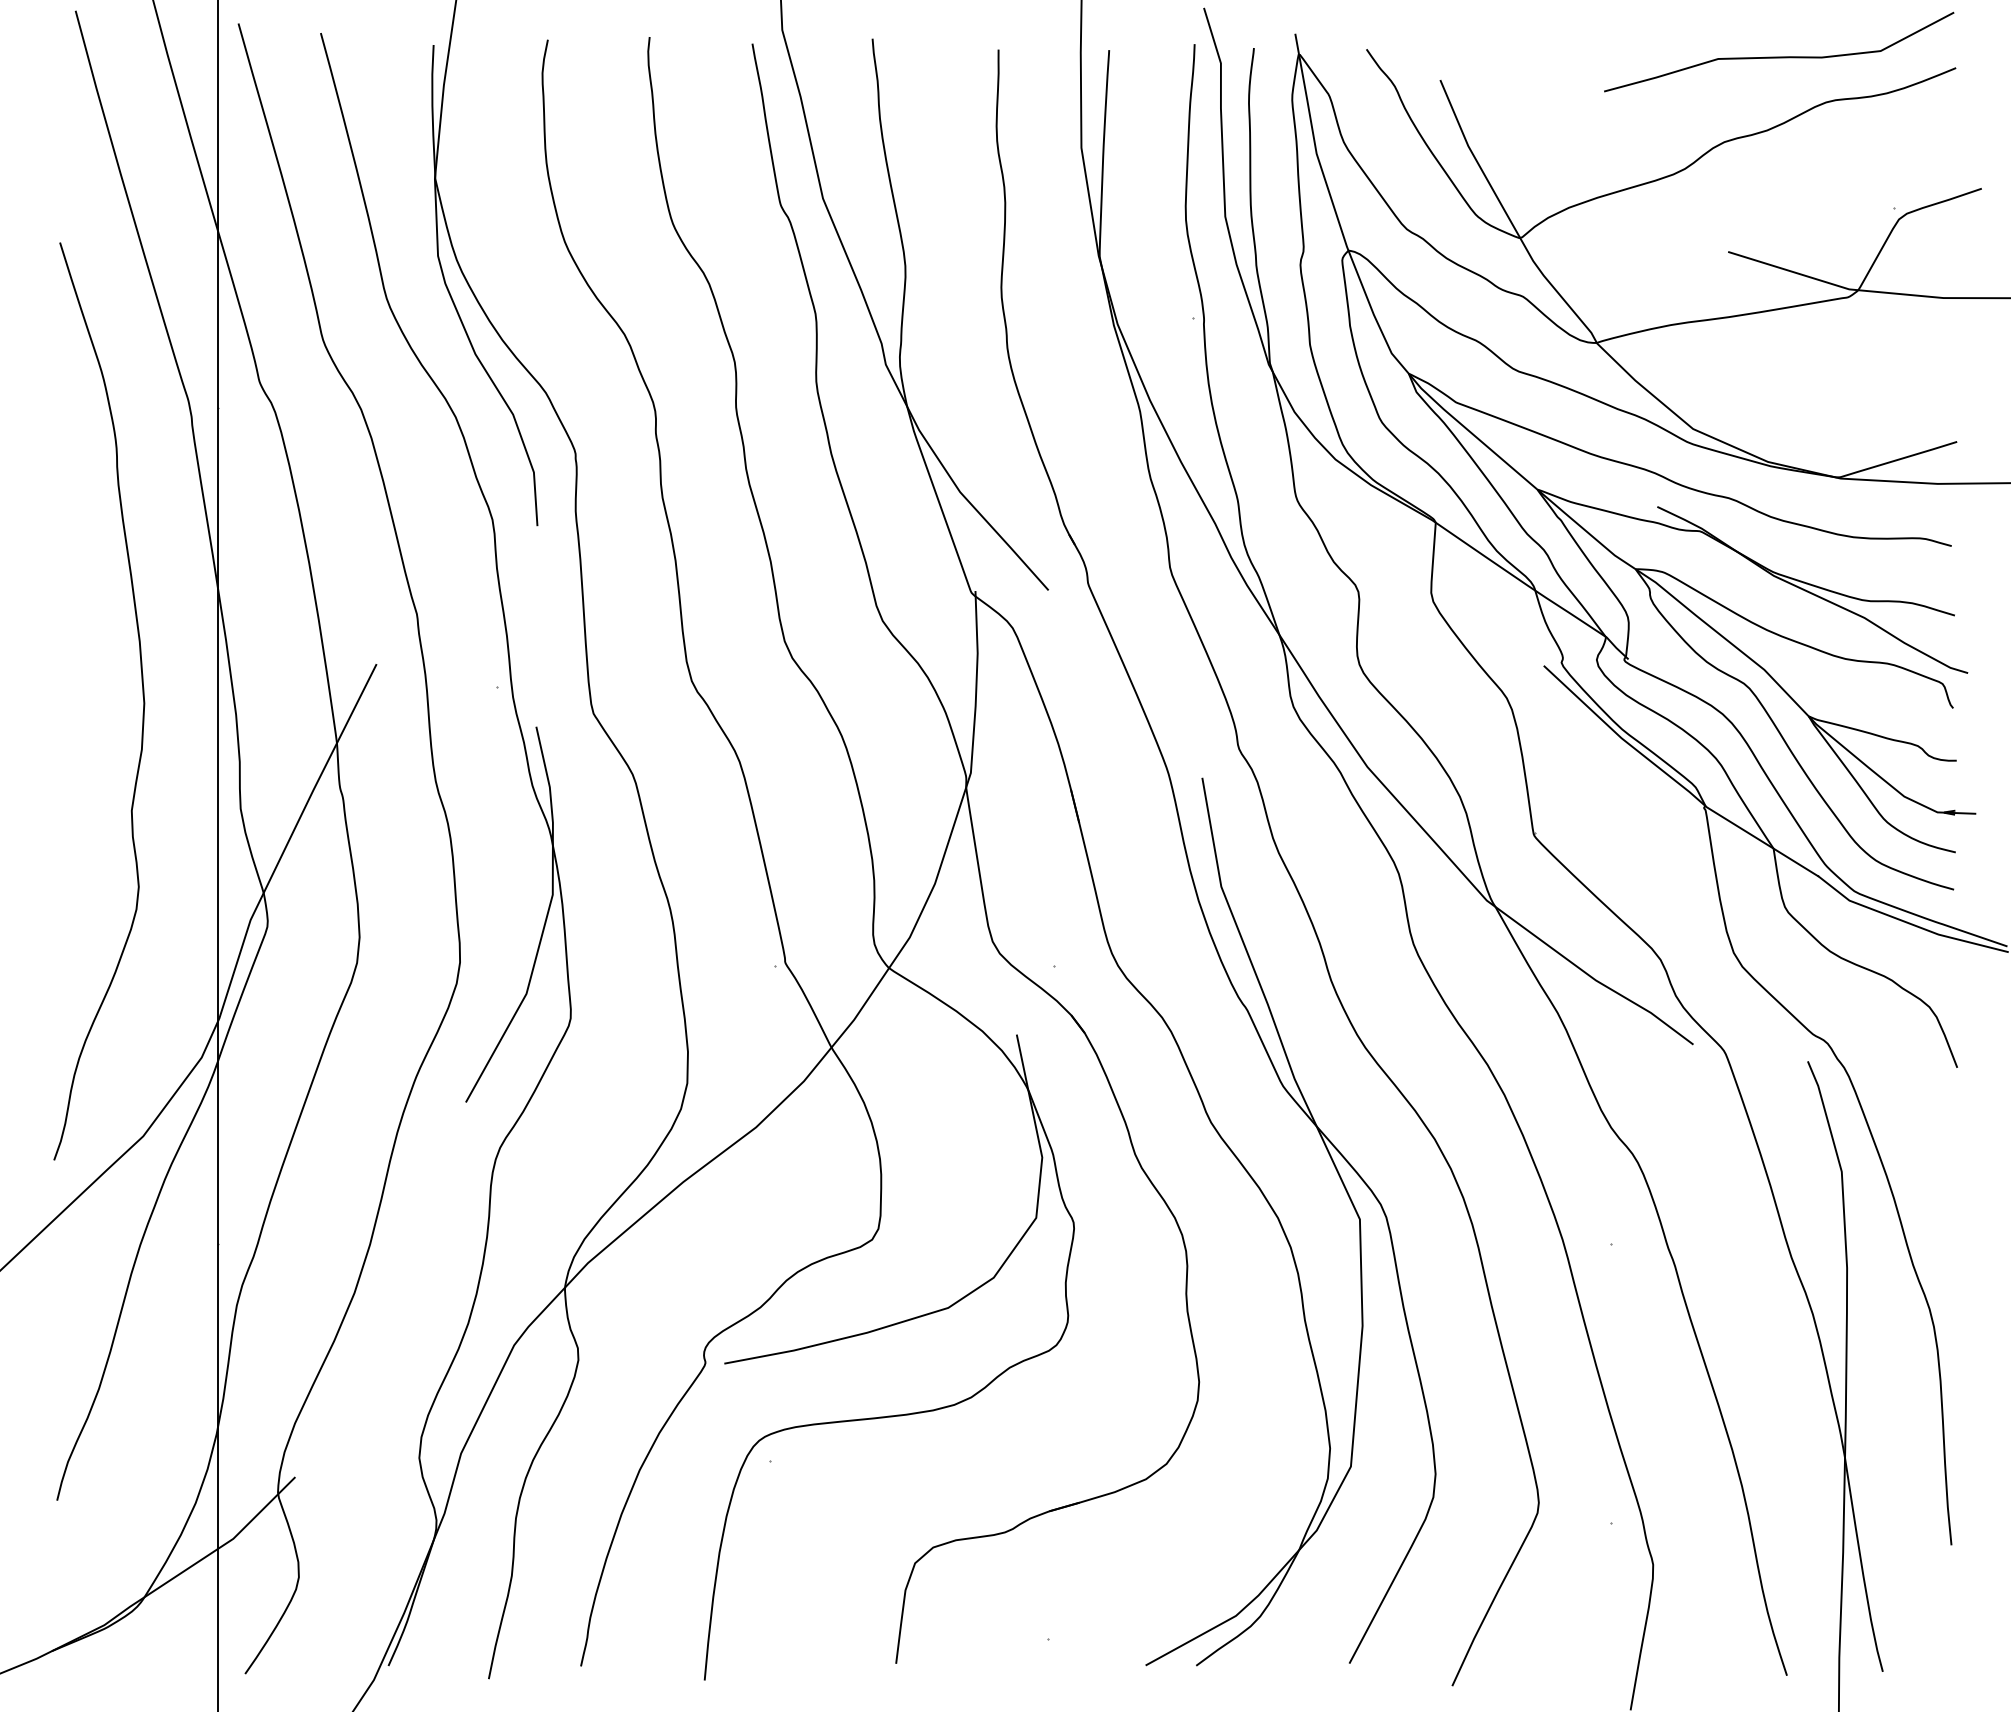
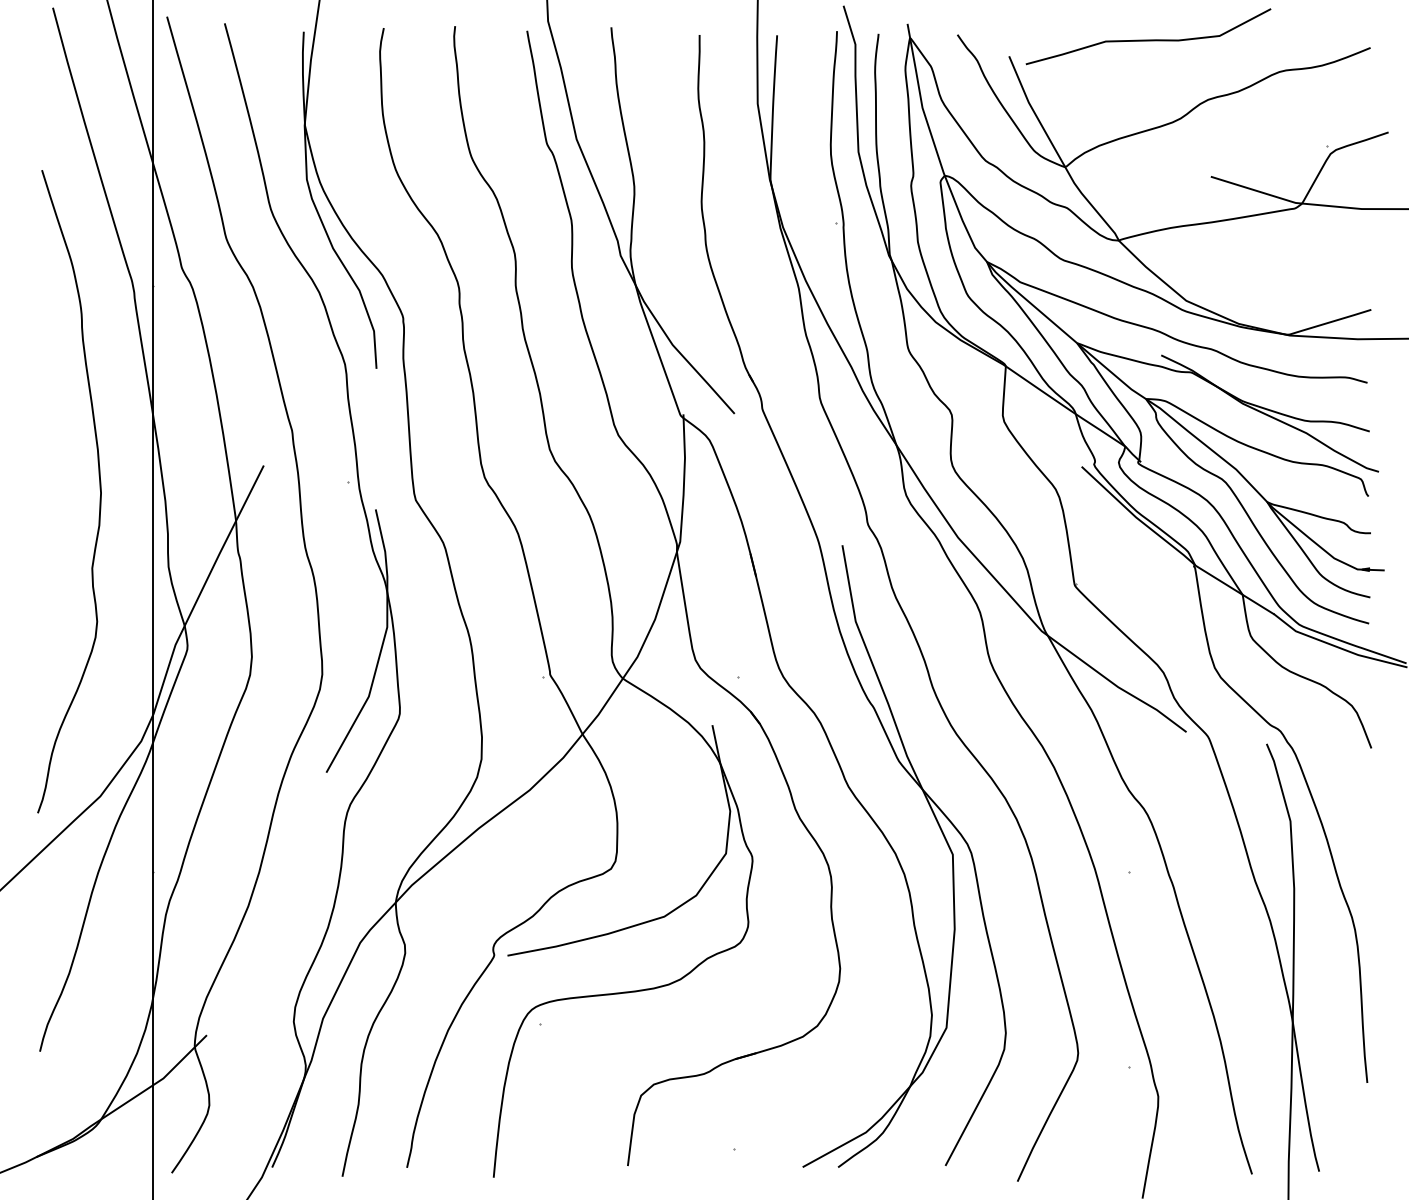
curve: (1779, 56) -> (1148, 39), moved

